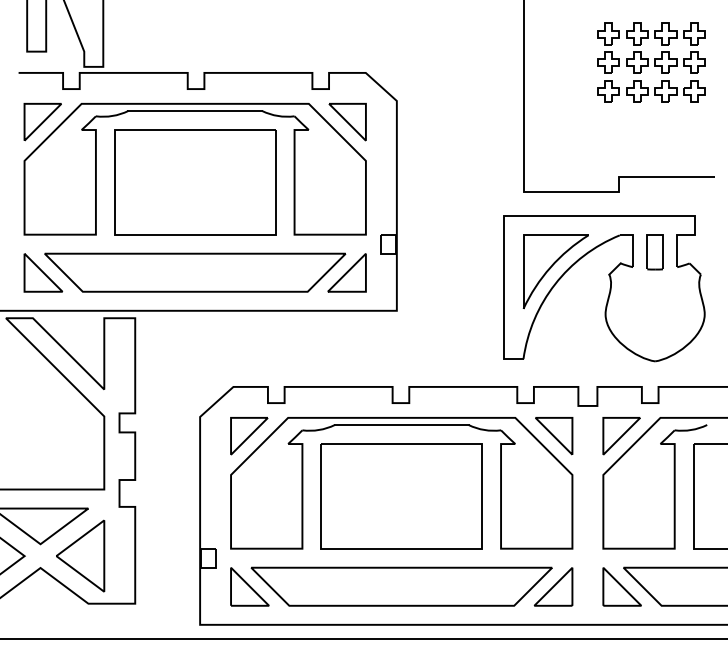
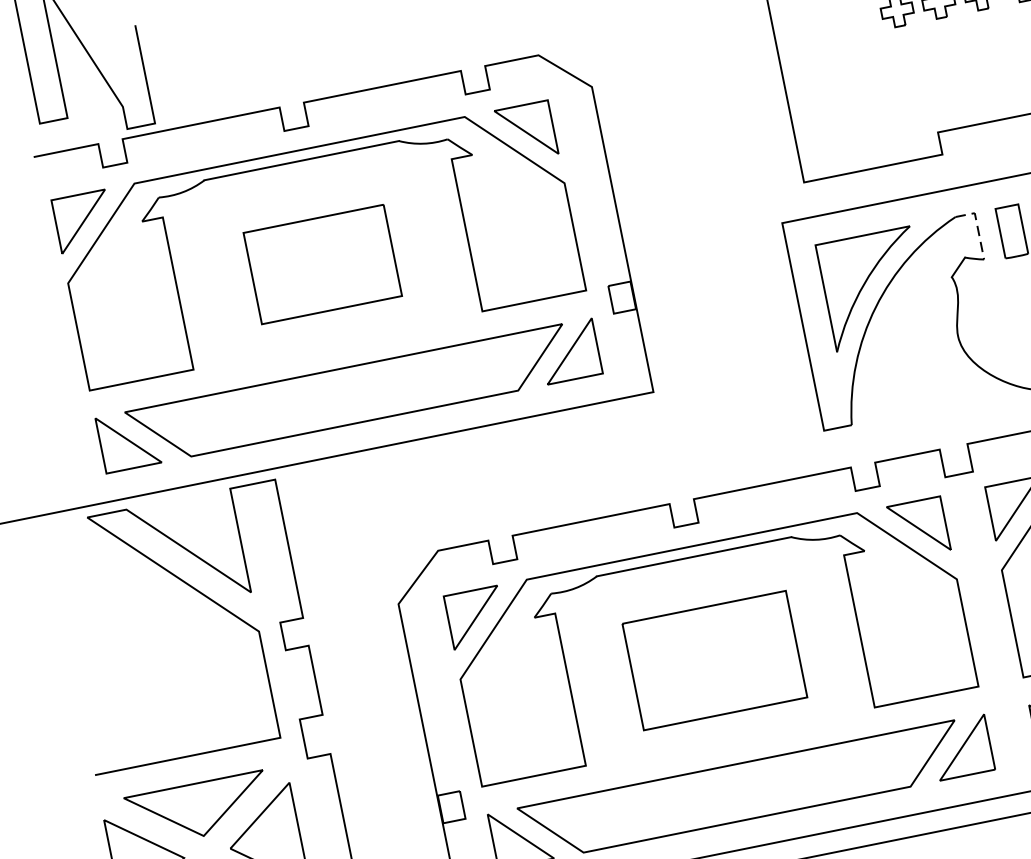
part: (195, 182) -> (323, 264), size x0.6
line: (633, 244) -> (978, 226), solid -> dashed
part: (401, 496) -> (714, 660), size x0.7

